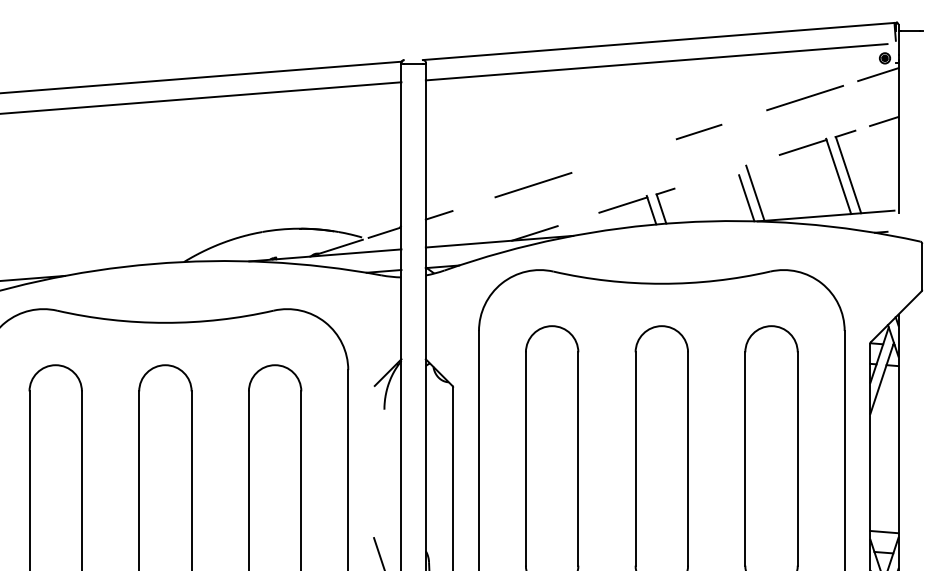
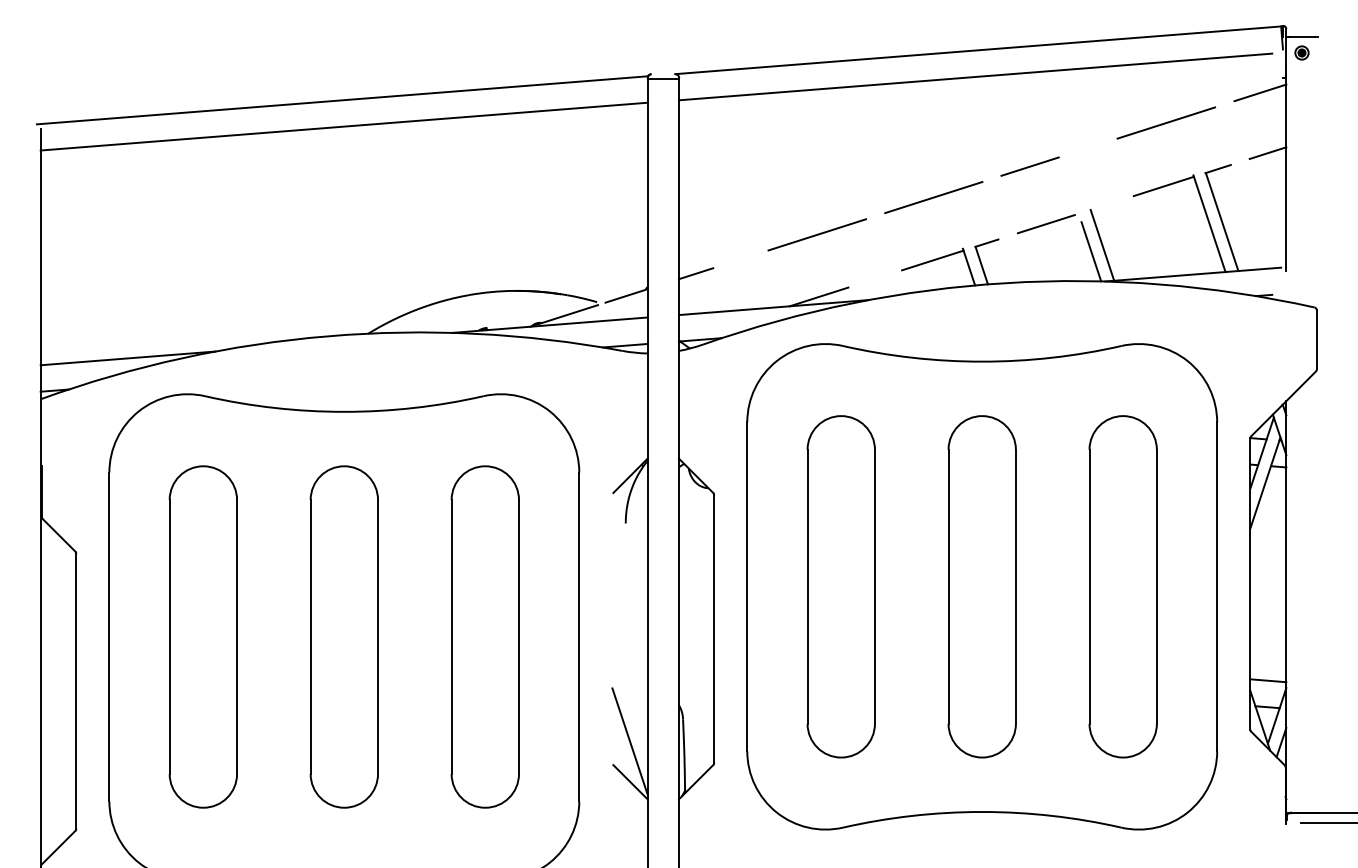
part: (884, 57) -> (1301, 52), moved
line: (623, 156) -> (933, 197), added
line: (711, 177) -> (1045, 224), added

